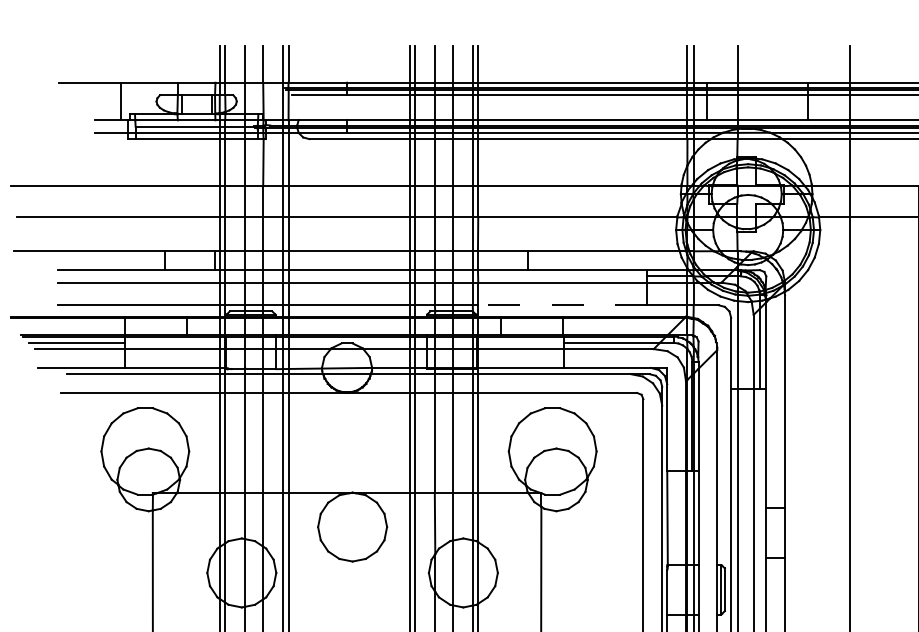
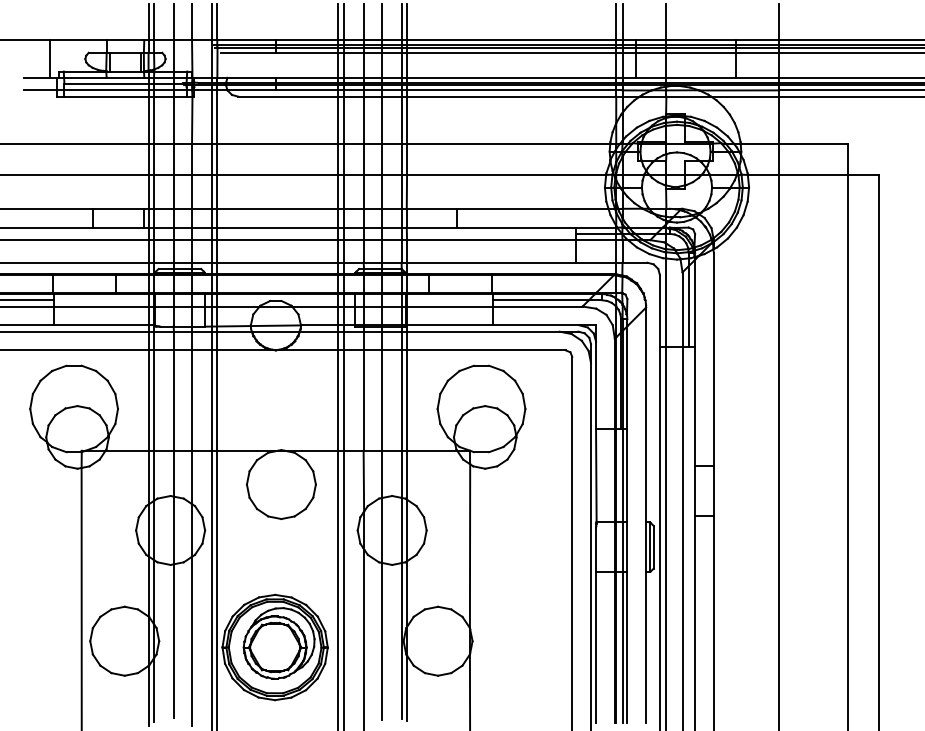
line: (562, 305) -> (491, 262), dashed -> solid

